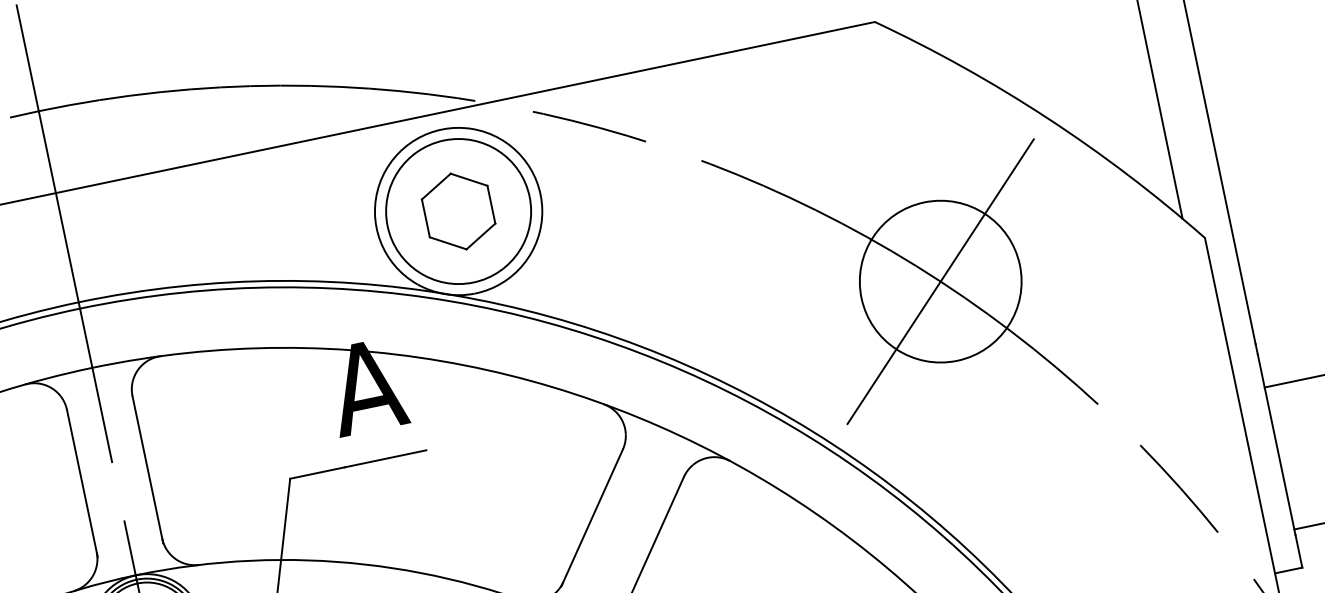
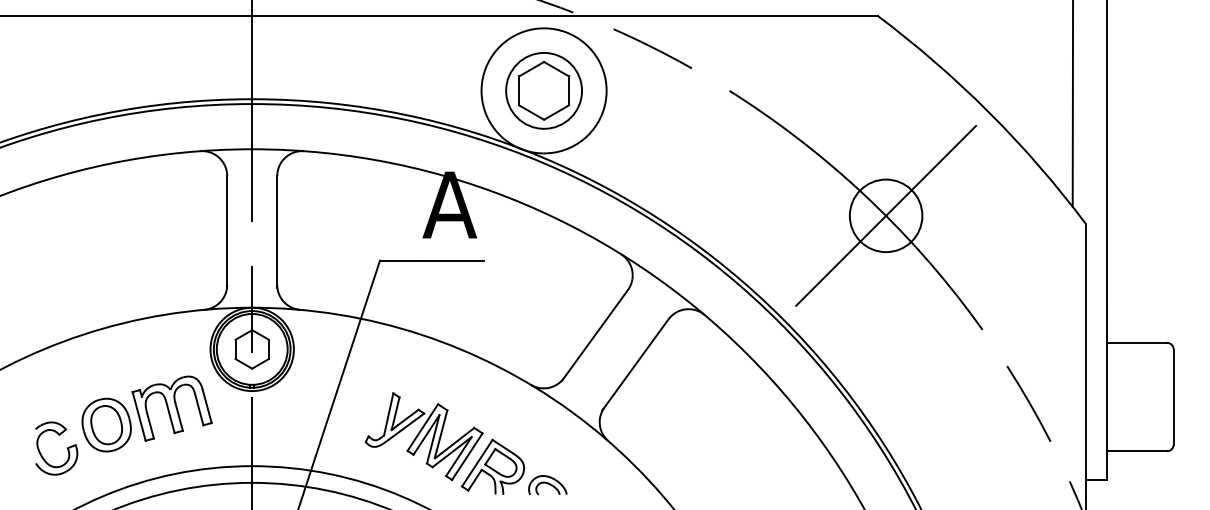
circle: (457, 211) -> (543, 90), size x0.7
circle: (939, 281) -> (885, 215), size x0.6

